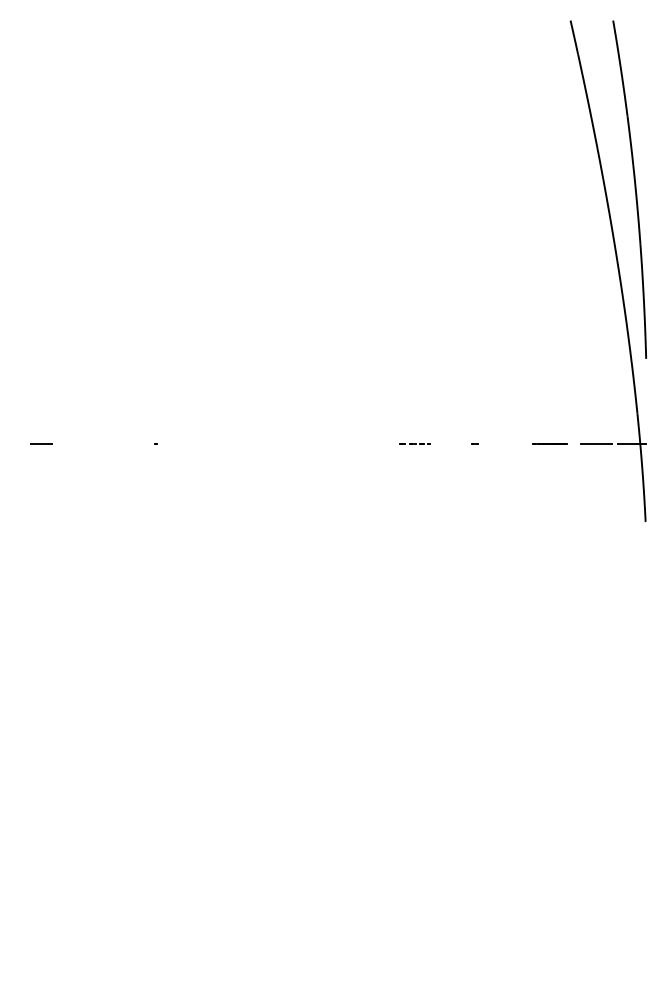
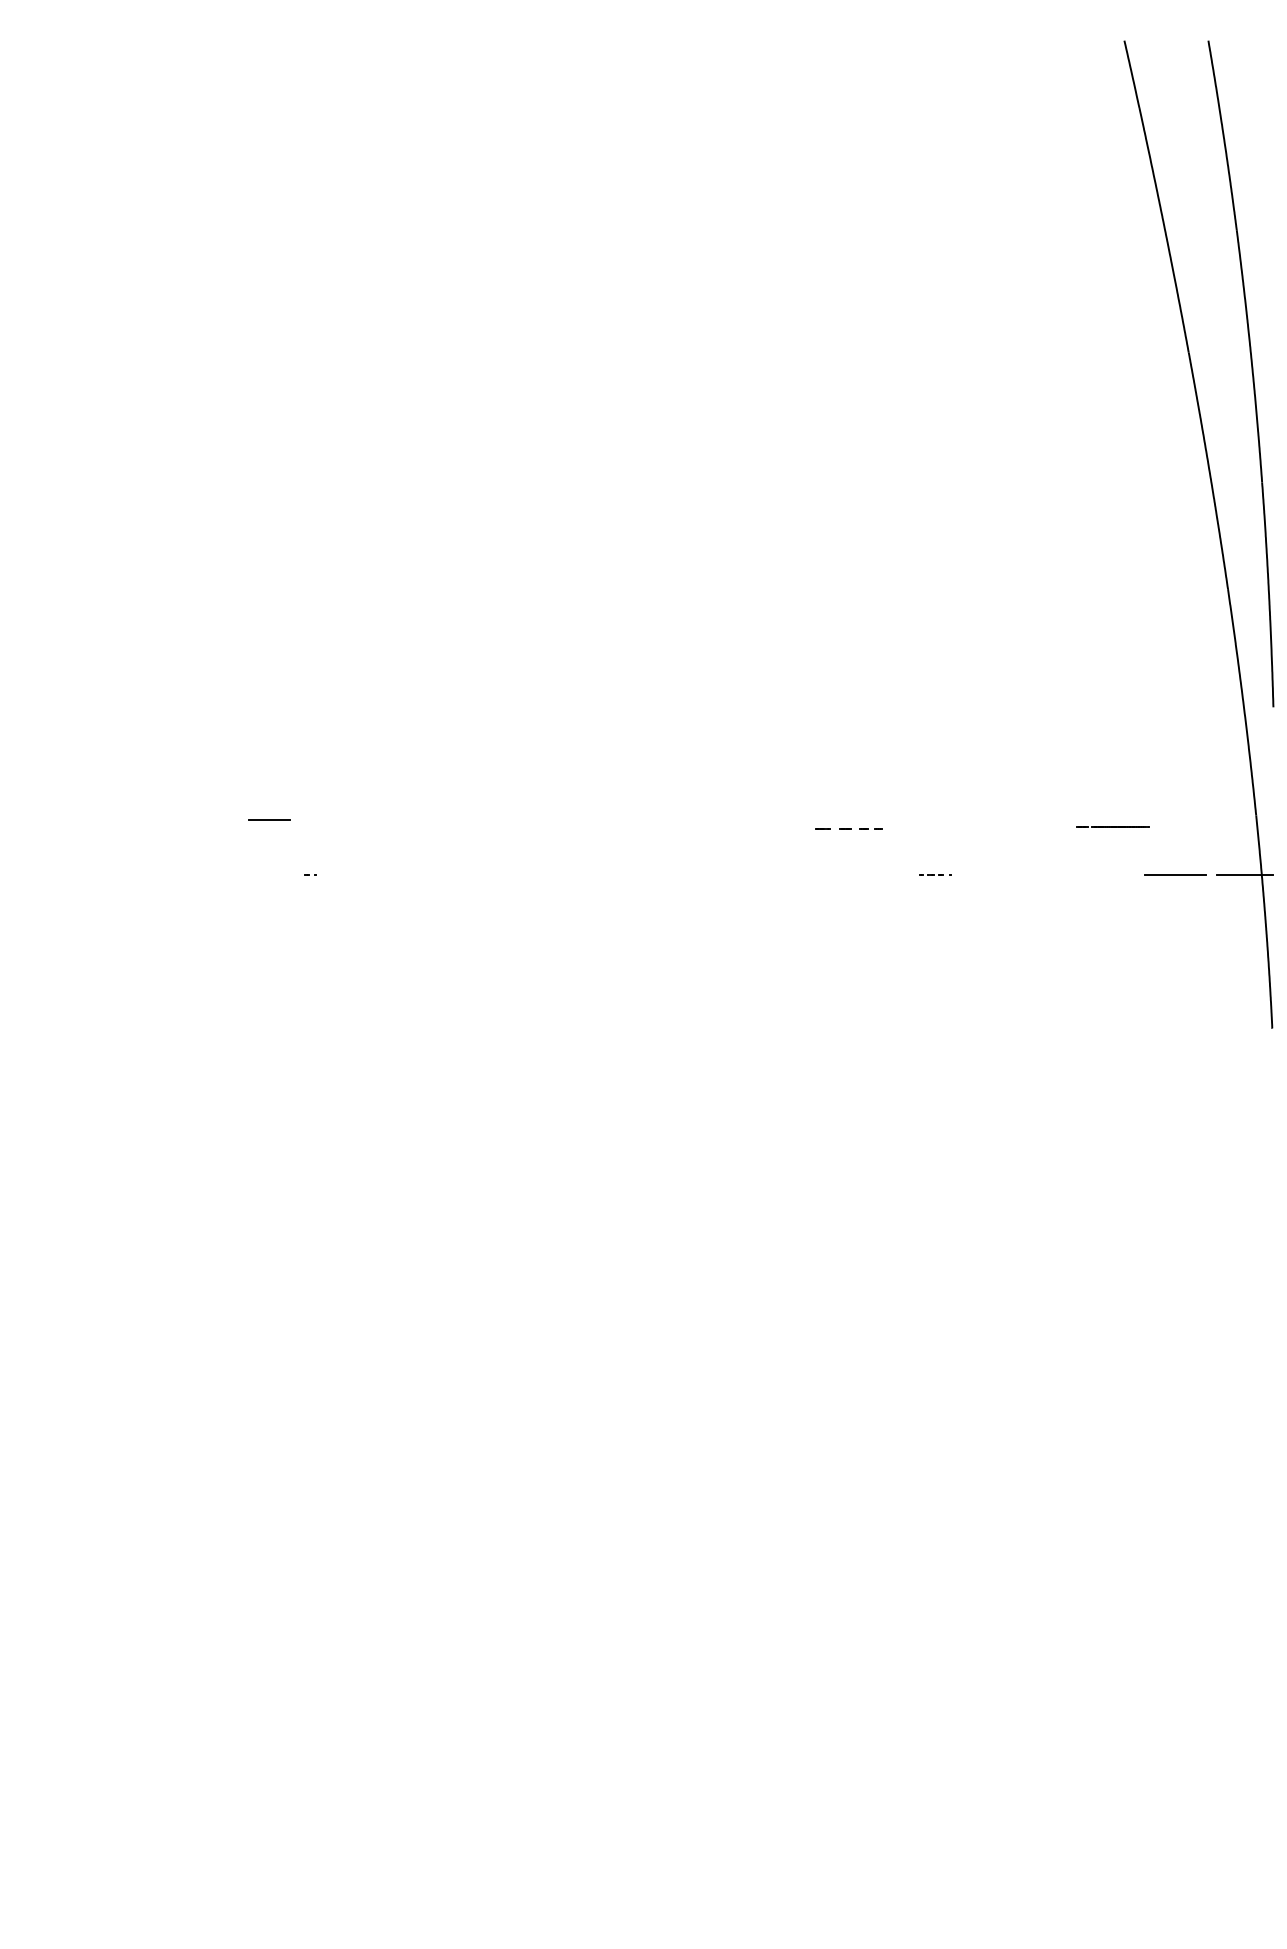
line: (41, 443) -> (269, 818), moved
line: (414, 443) -> (848, 828), moved
line: (549, 443) -> (1114, 826), moved

